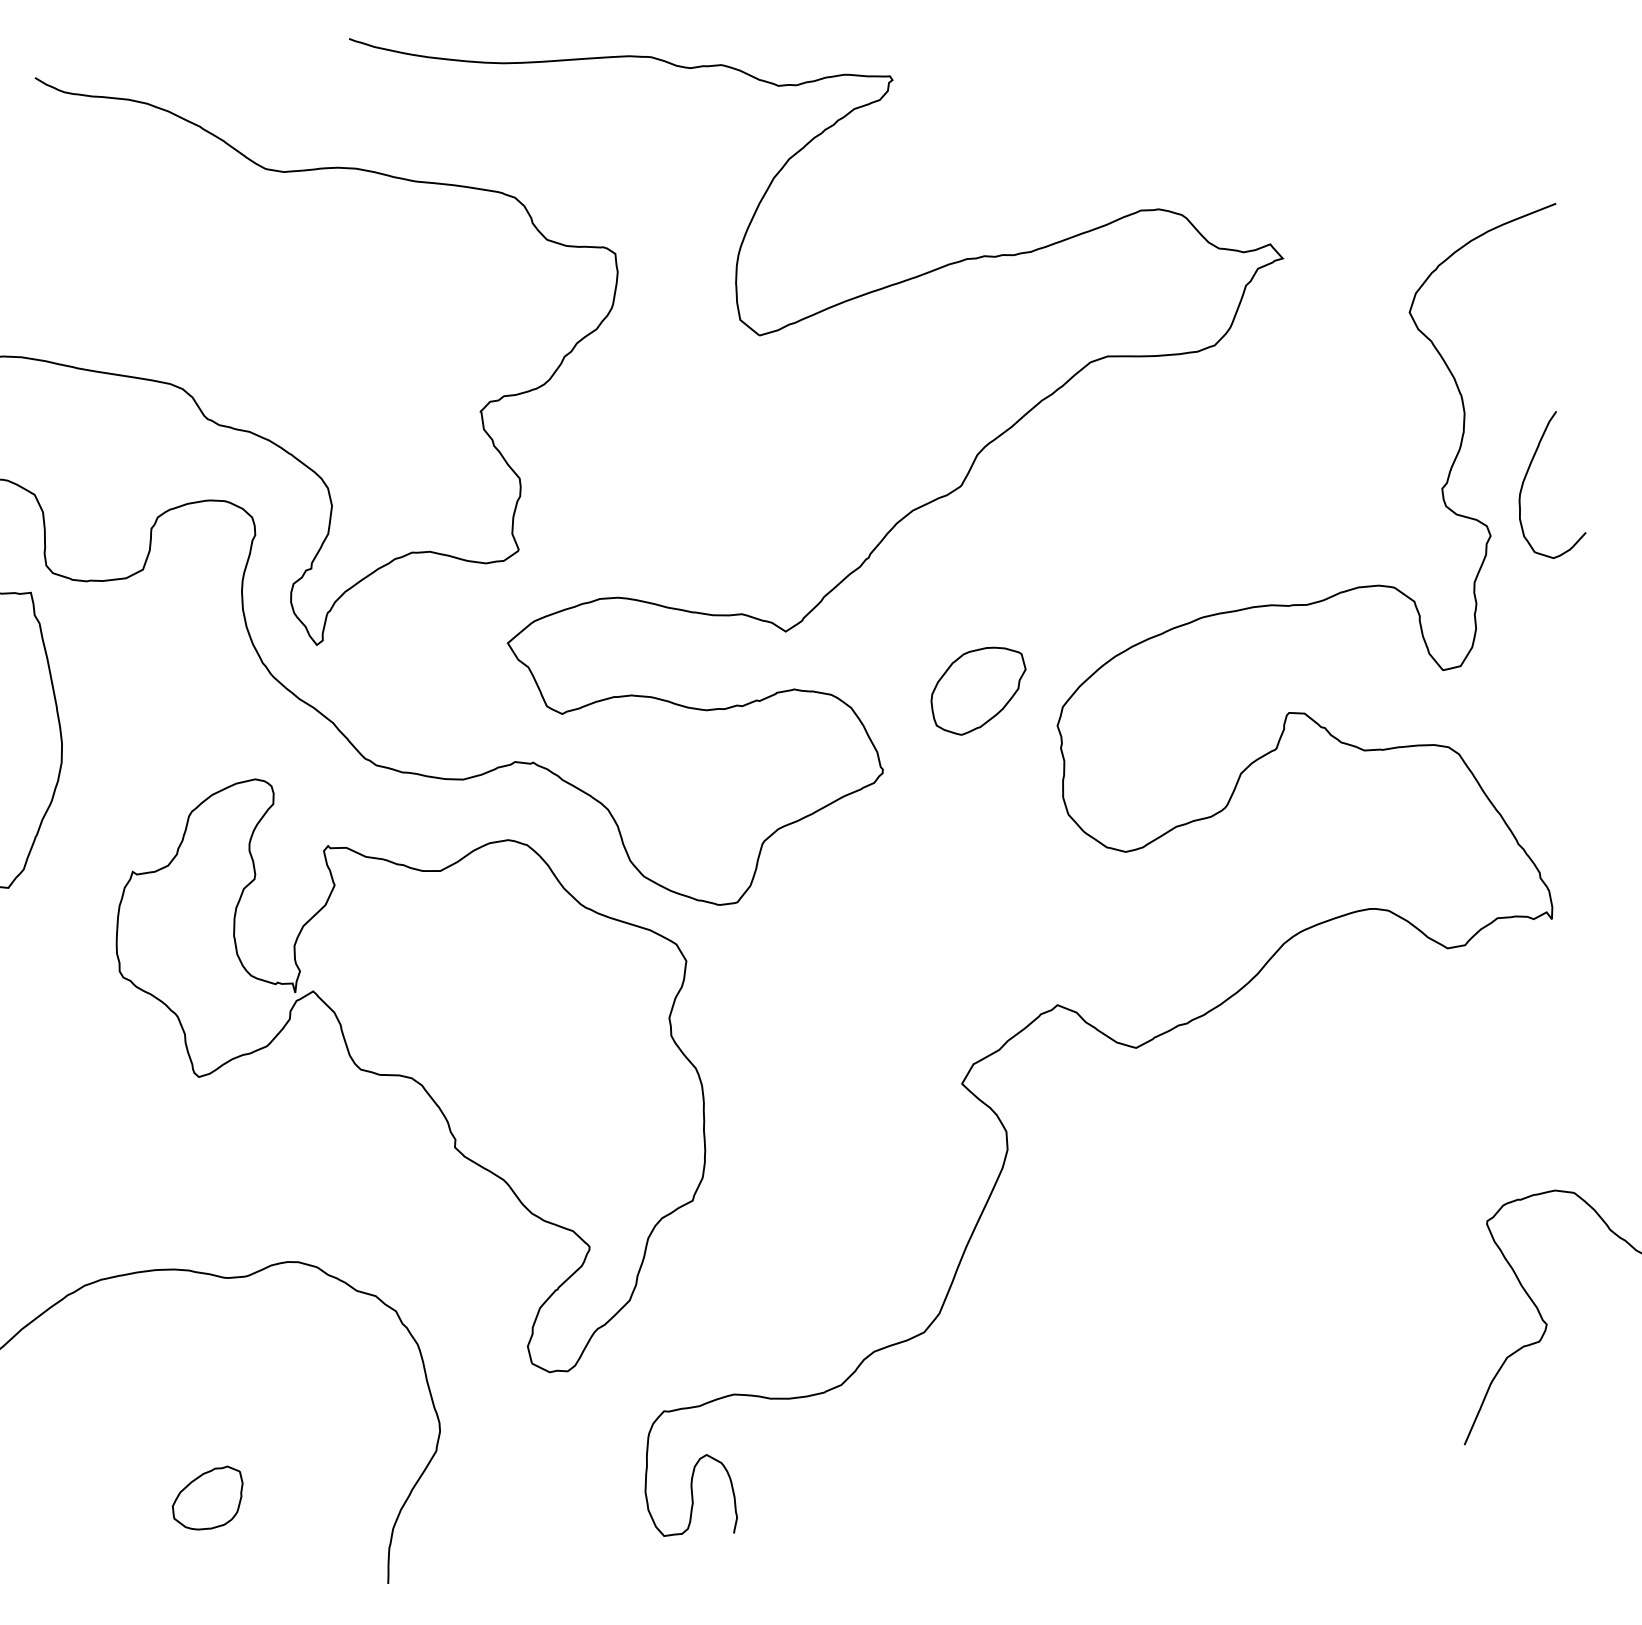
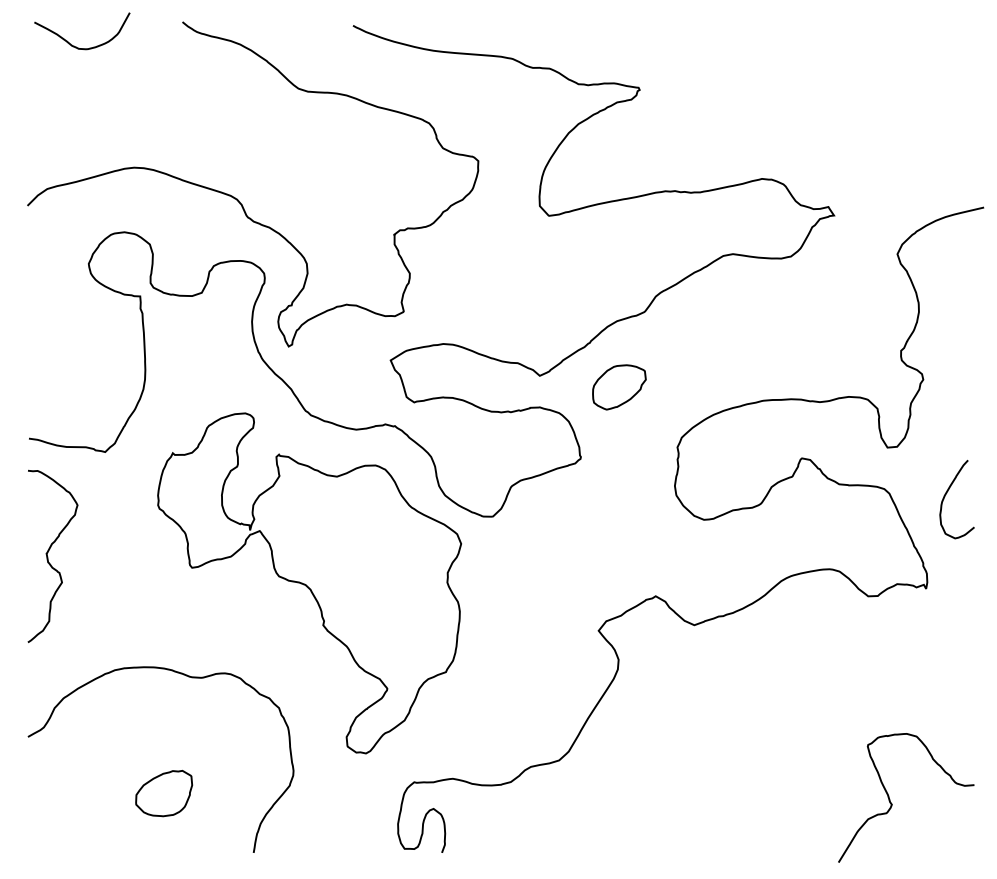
curve: (1527, 477) -> (947, 493), moved
part: (979, 690) -> (619, 387), moved
part: (208, 1498) -> (164, 793), size x1.43

